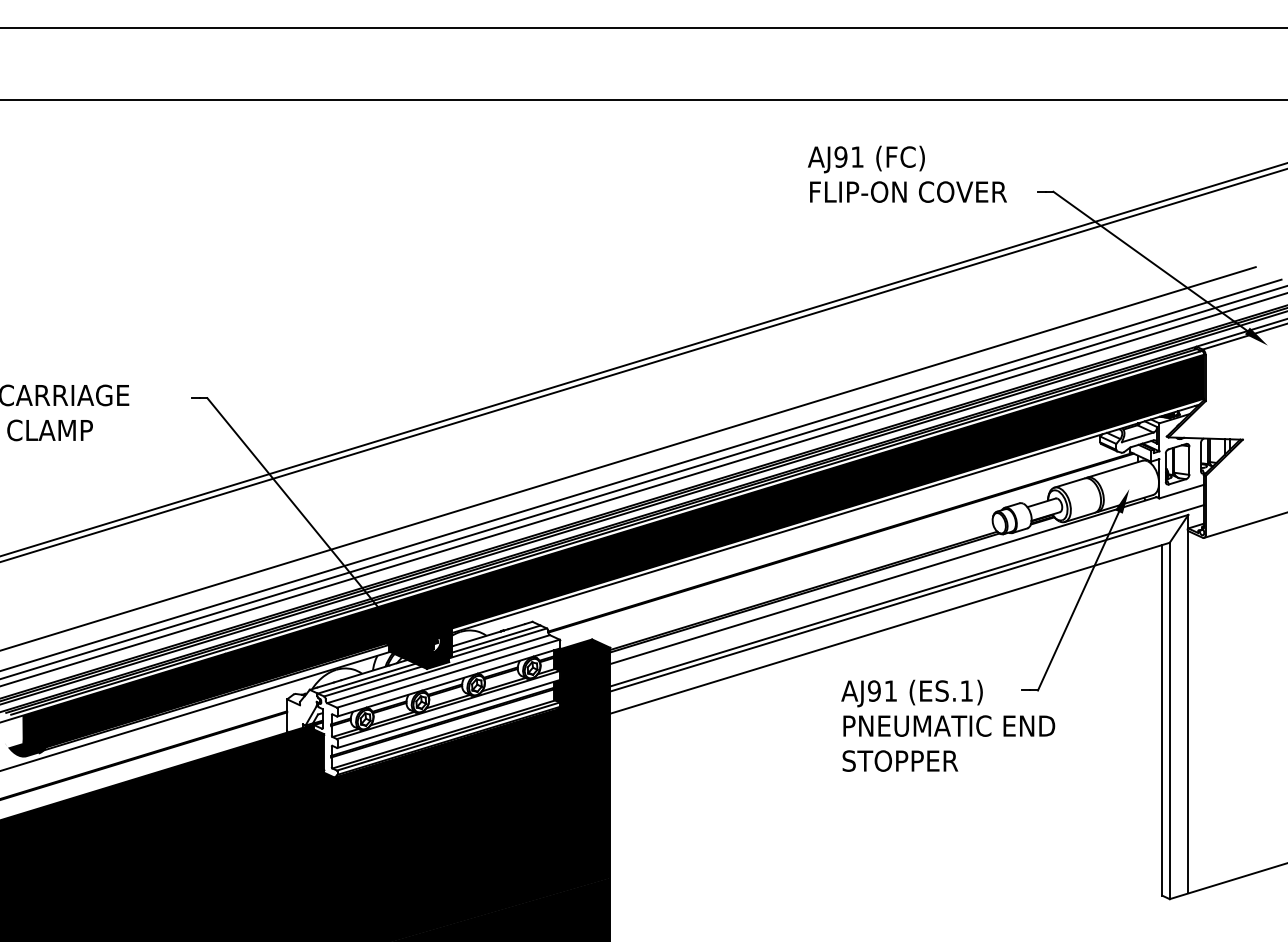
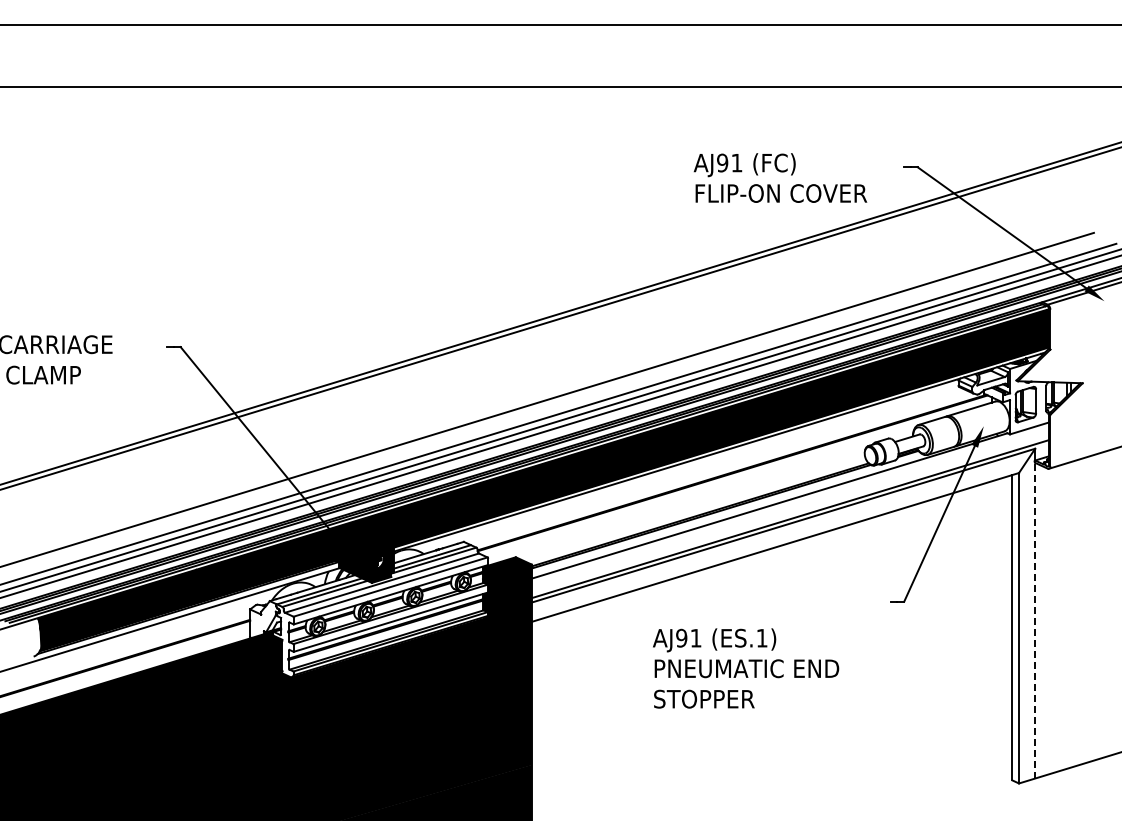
text: (907, 173) -> (780, 177), moved
line: (1188, 712) -> (1035, 620), solid -> dashed
text: (948, 725) -> (746, 668), moved
fill: (27, 733) -> (23, 639), removed

